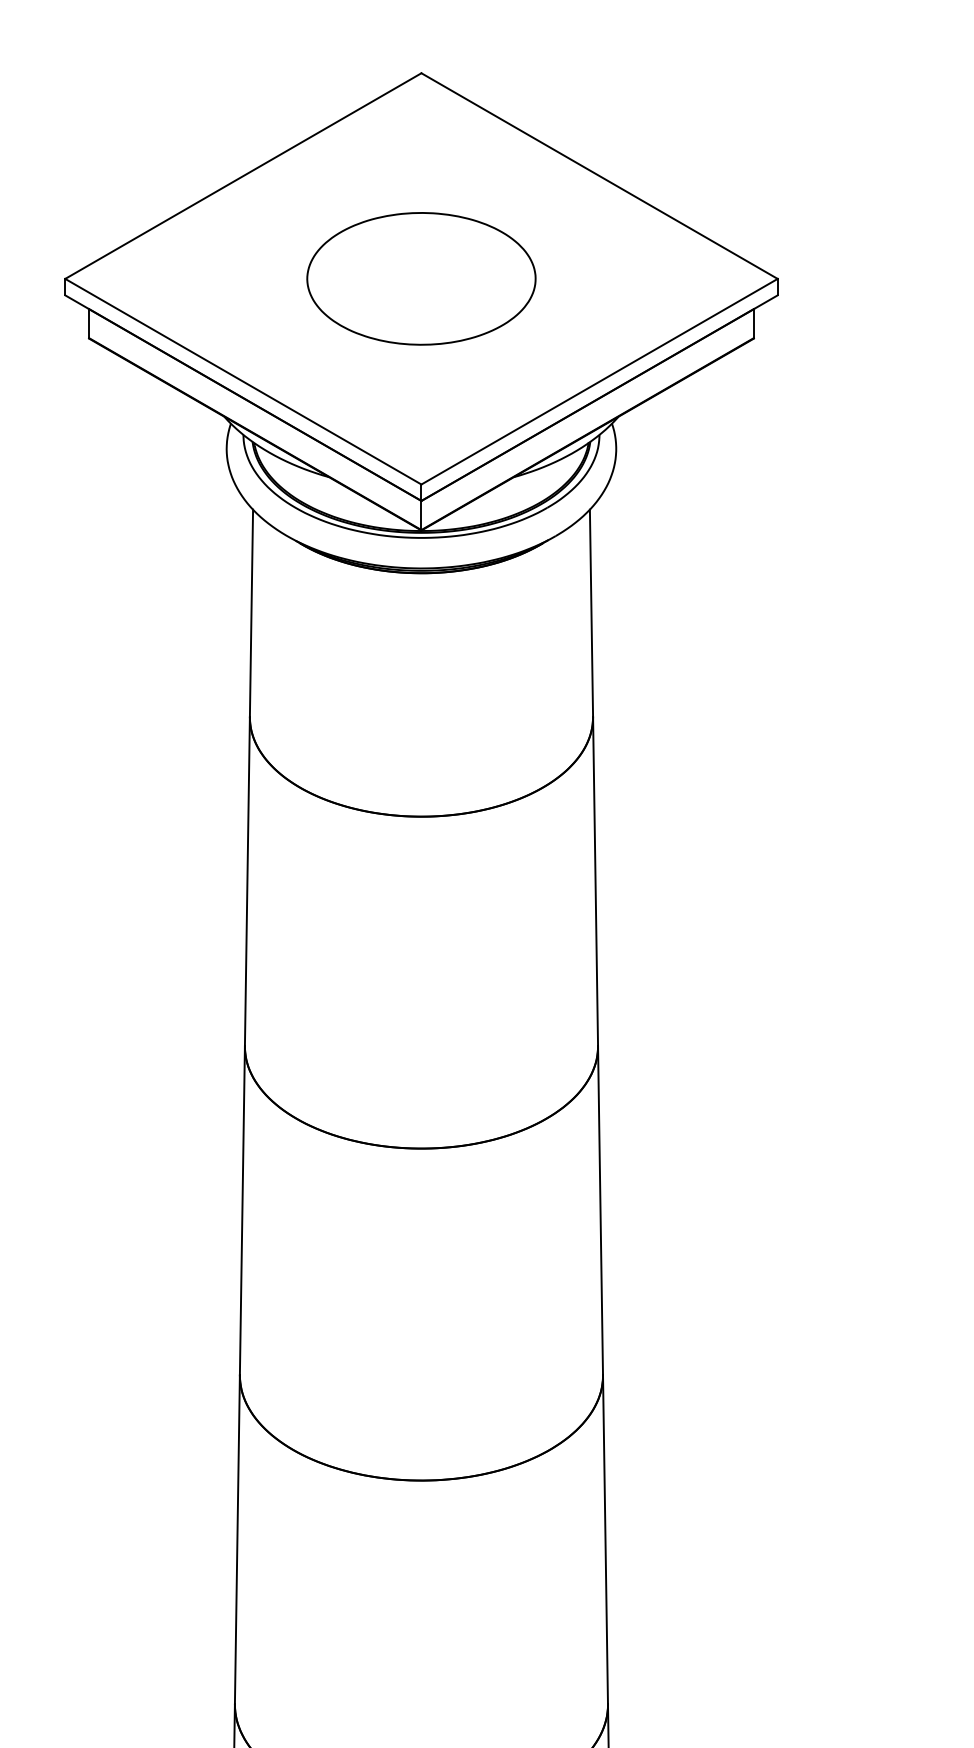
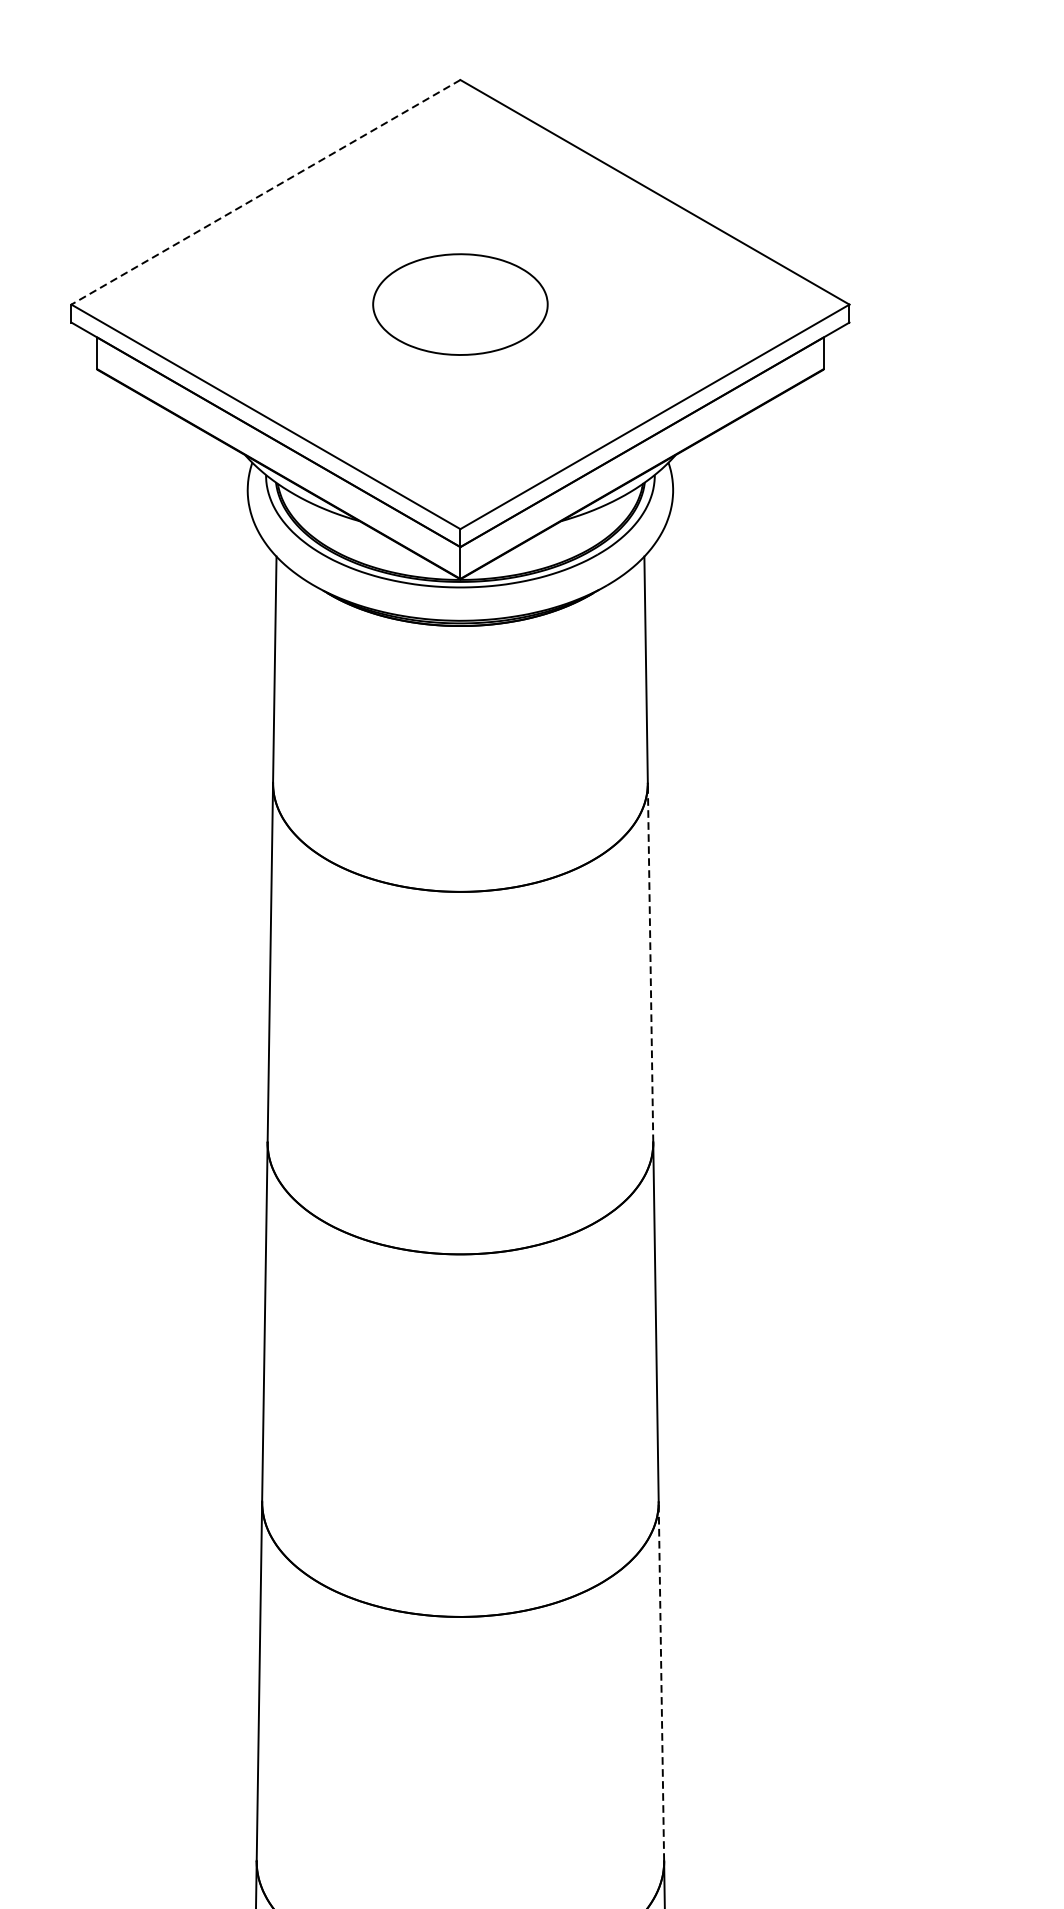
line: (243, 176) -> (266, 192), solid -> dashed
part: (421, 278) -> (460, 304), size x0.7
line: (595, 881) -> (650, 962), solid -> dashed
line: (605, 1539) -> (661, 1681), solid -> dashed

